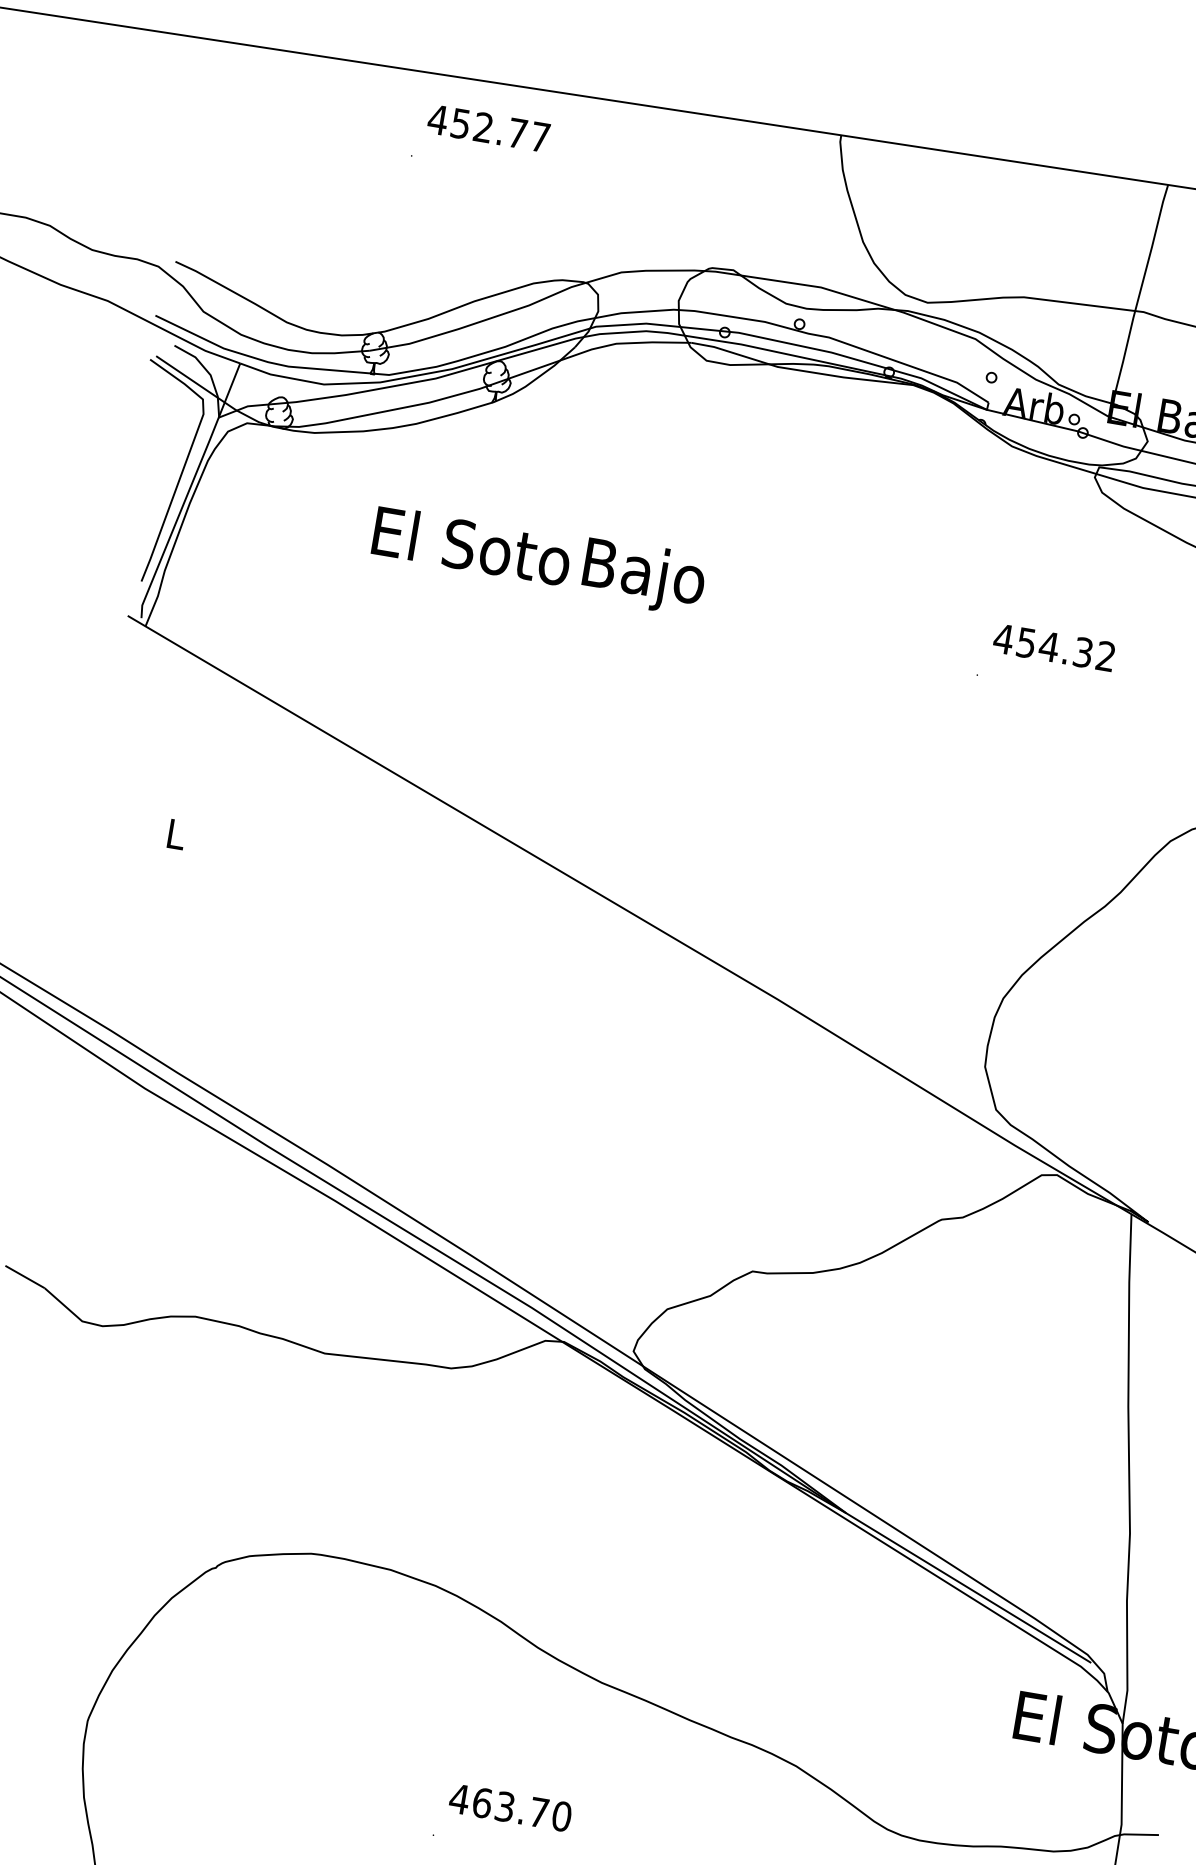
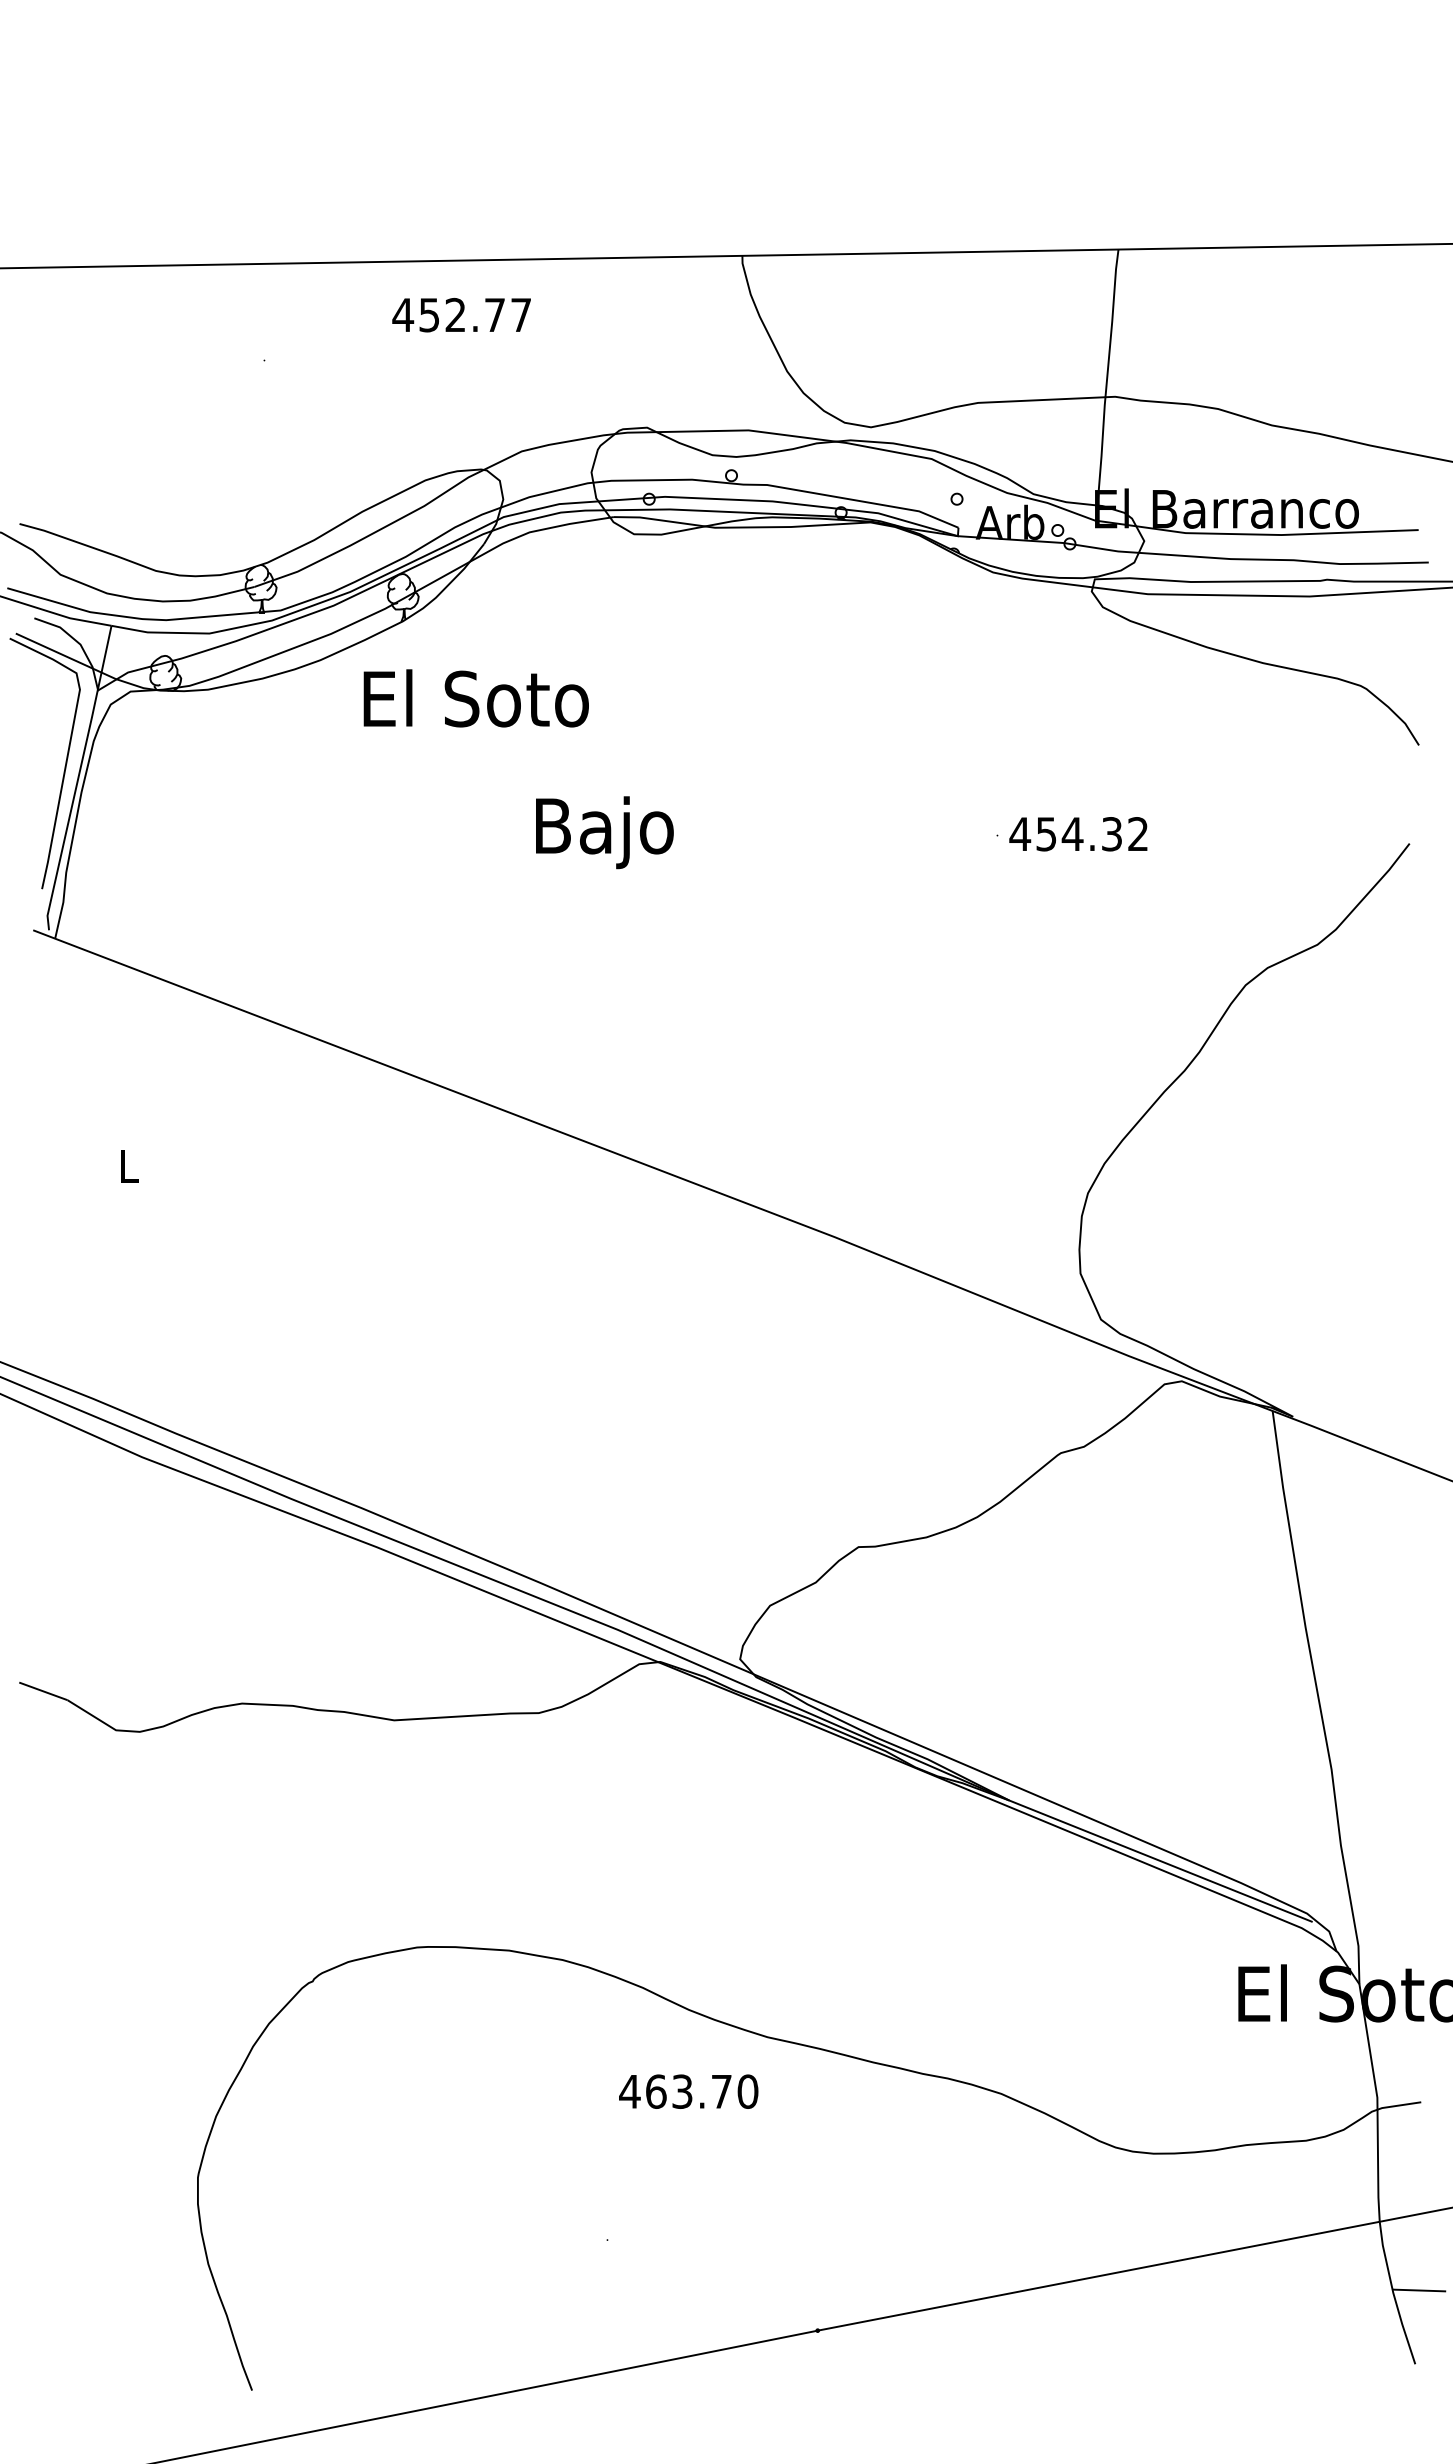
text: (488, 128) -> (461, 315), moved
text: (471, 545) -> (475, 698), moved
text: (643, 576) -> (604, 832), moved
text: (1054, 647) -> (1078, 834), moved
text: (510, 1807) -> (688, 2091), moved

